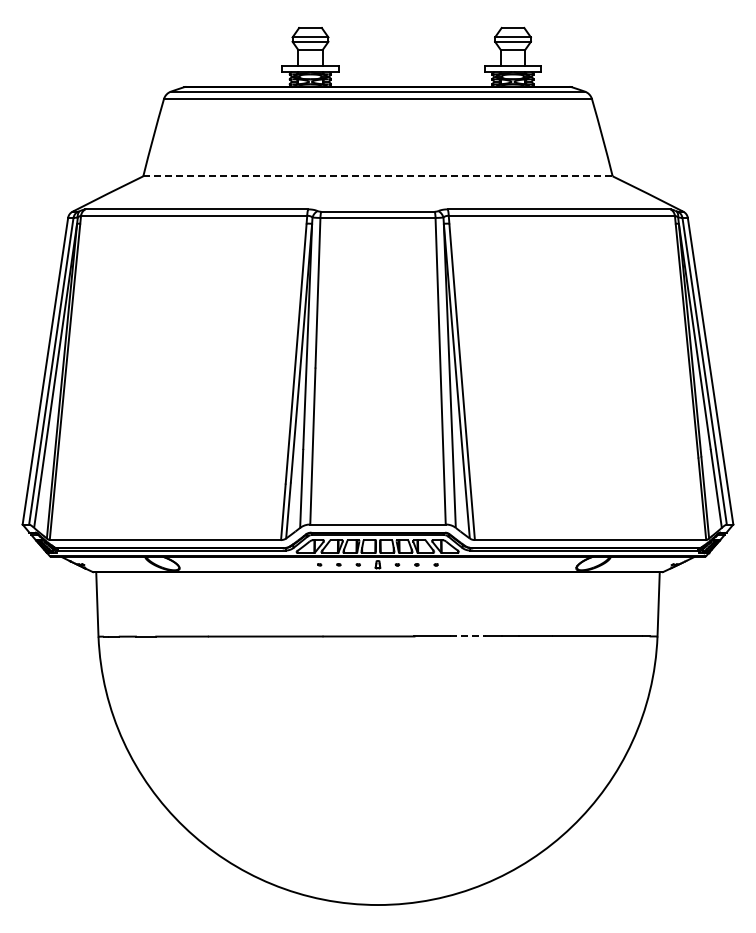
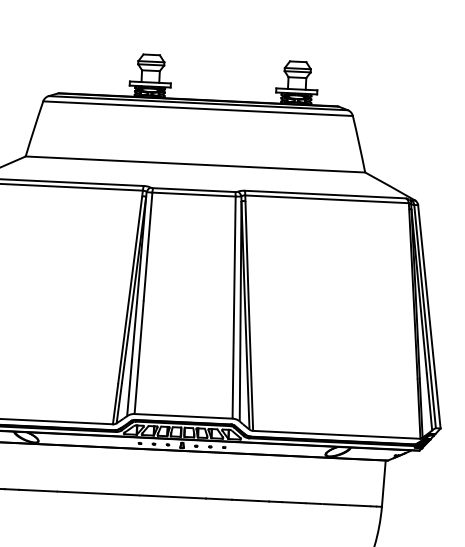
line: (378, 176) -> (195, 164), dashed -> solid
line: (468, 636) -> (245, 500), dashed -> solid

